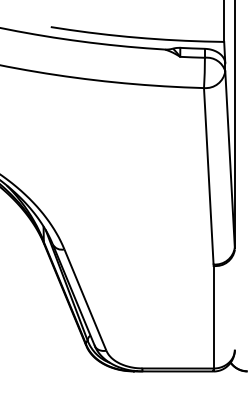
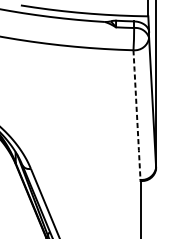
line: (208, 176) -> (136, 115), solid -> dashed

